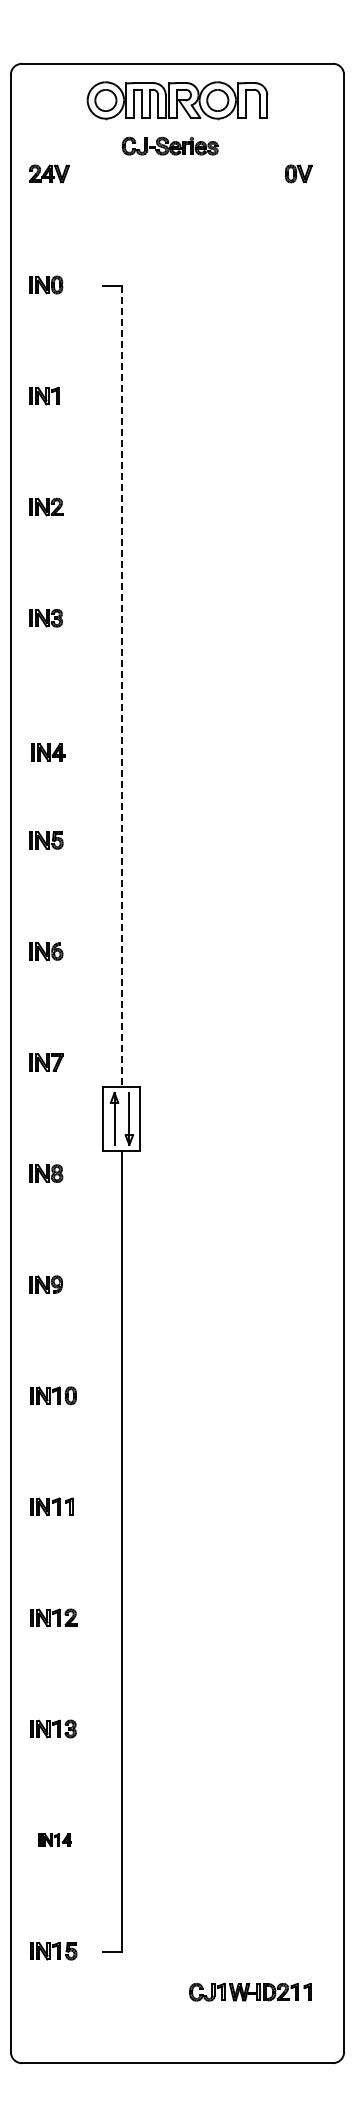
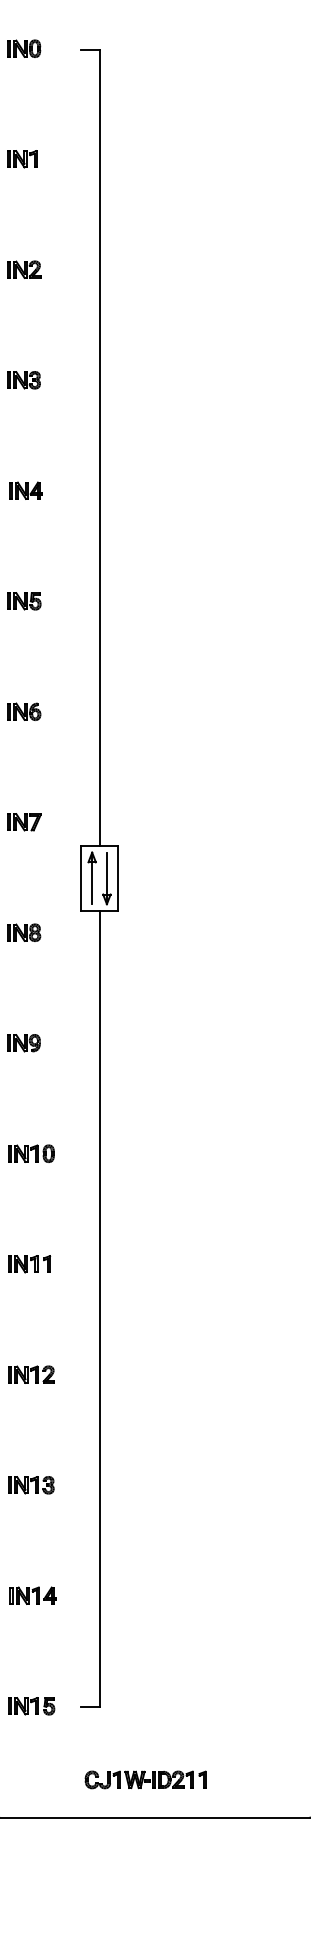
line: (121, 686) -> (99, 448), dashed -> solid
part: (48, 752) -> (26, 490), moved
part: (54, 1839) -> (32, 1595), size x1.43
part: (250, 1992) -> (145, 1780), moved

